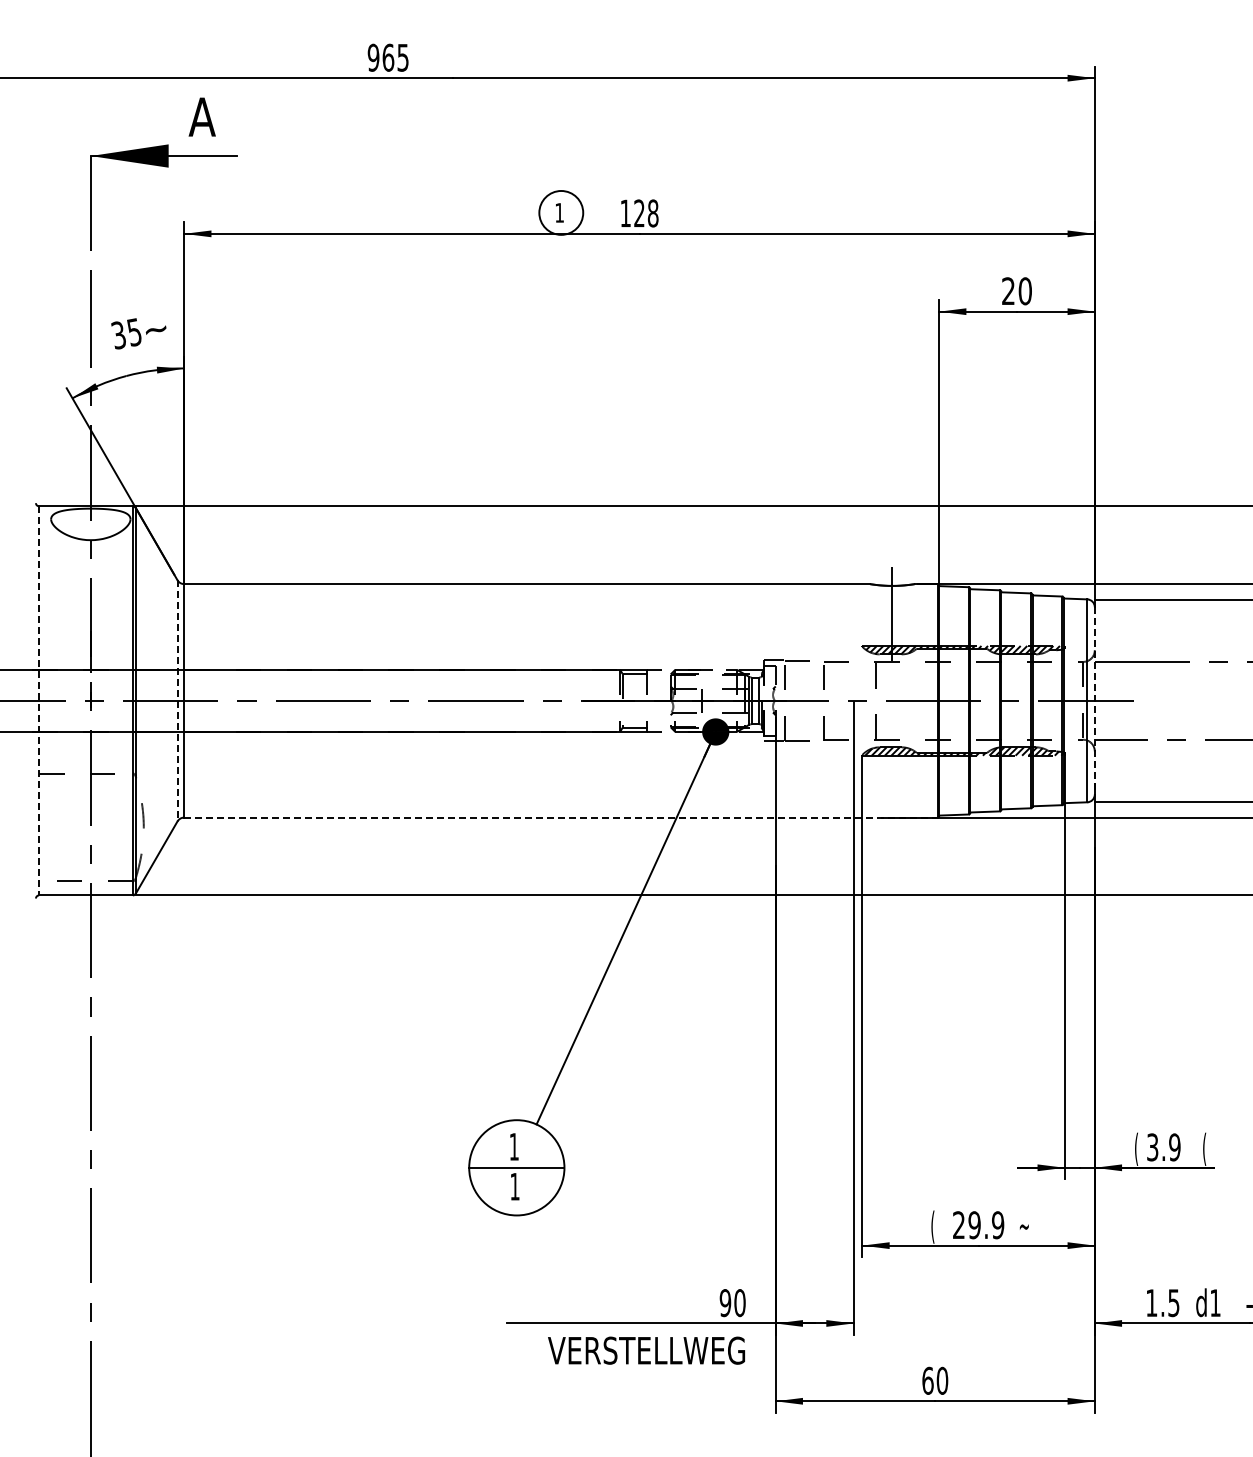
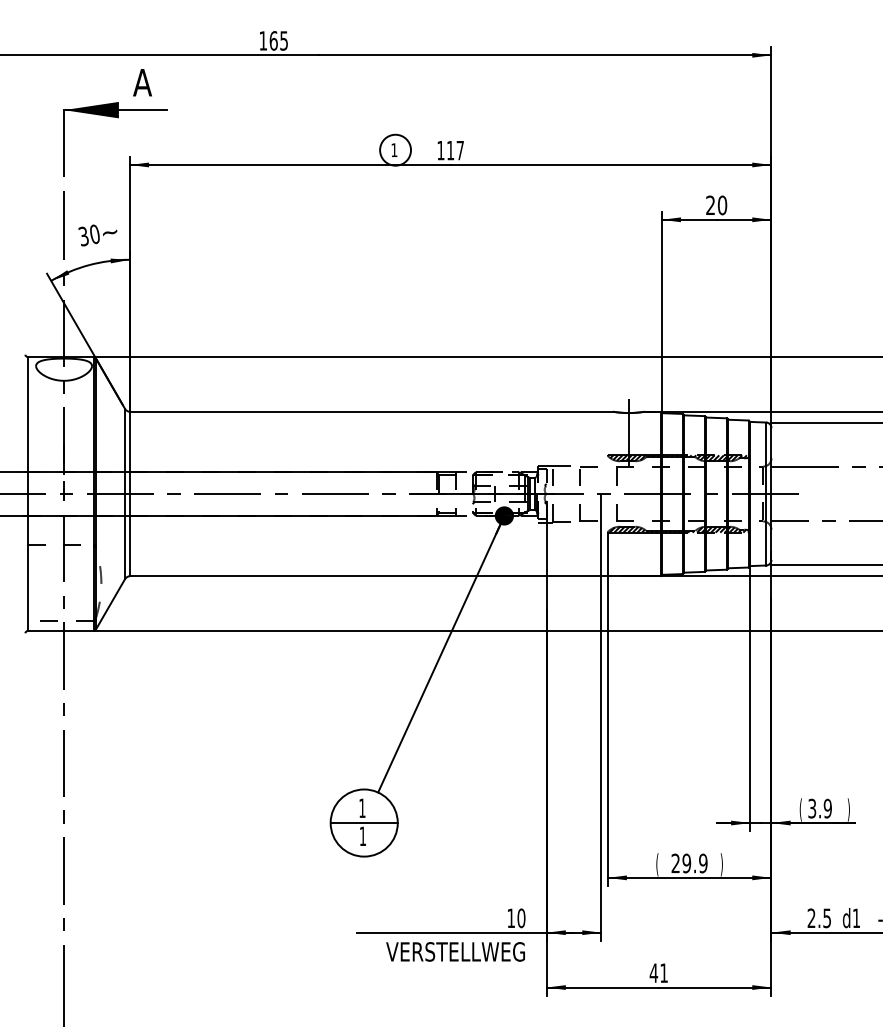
text: (373, 57) -> (263, 40), 965 -> 165
text: (646, 213) -> (455, 150), 128 -> 117
text: (134, 332) -> (94, 234), 35 -> 30
line: (39, 700) -> (27, 493), dashed -> solid
line: (177, 700) -> (125, 493), dashed -> solid
line: (1094, 700) -> (771, 493), dashed -> solid
line: (560, 817) -> (394, 576), dashed -> solid
text: (1204, 1148) -> (848, 809), ( -> )
text: (1023, 1226) -> (721, 864), ~ -> )
text: (1151, 1302) -> (811, 917), 1.5 -> 2.5
text: (725, 1303) -> (511, 918), 90 -> 10
text: (934, 1380) -> (658, 972), 60 -> 41

